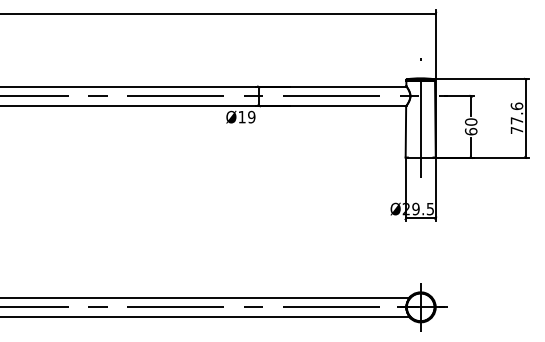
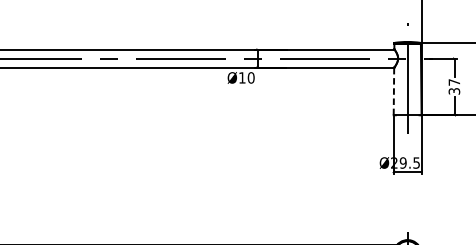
text: (251, 117) -> (250, 78), Ø19 -> Ø10
text: (470, 126) -> (453, 86), 60 -> 37
line: (405, 131) -> (393, 91), solid -> dashed

